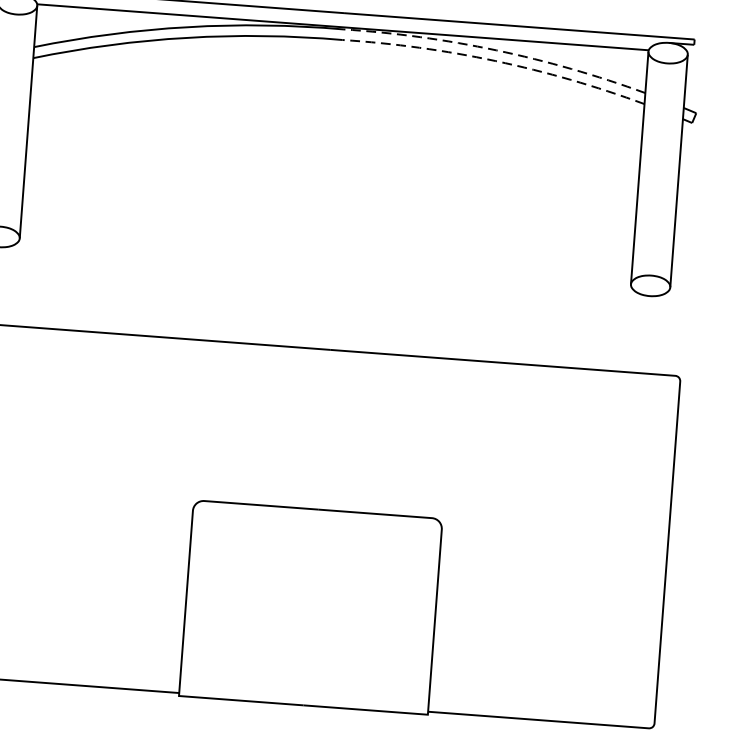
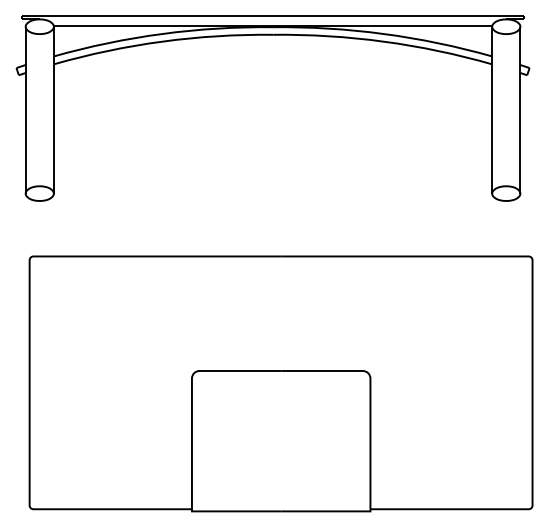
arc: (496, 49) -> (383, 33), dashed -> solid
arc: (495, 60) -> (383, 41), dashed -> solid

